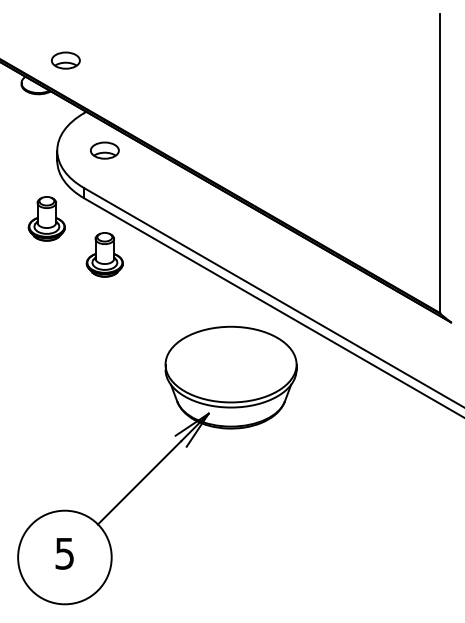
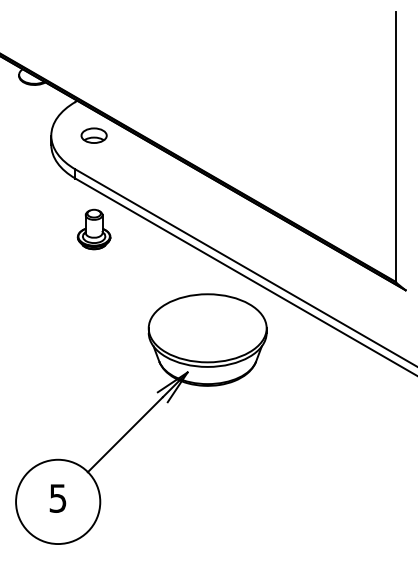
part: (65, 60) -> (58, 54), removed
part: (46, 218) -> (41, 196), removed

